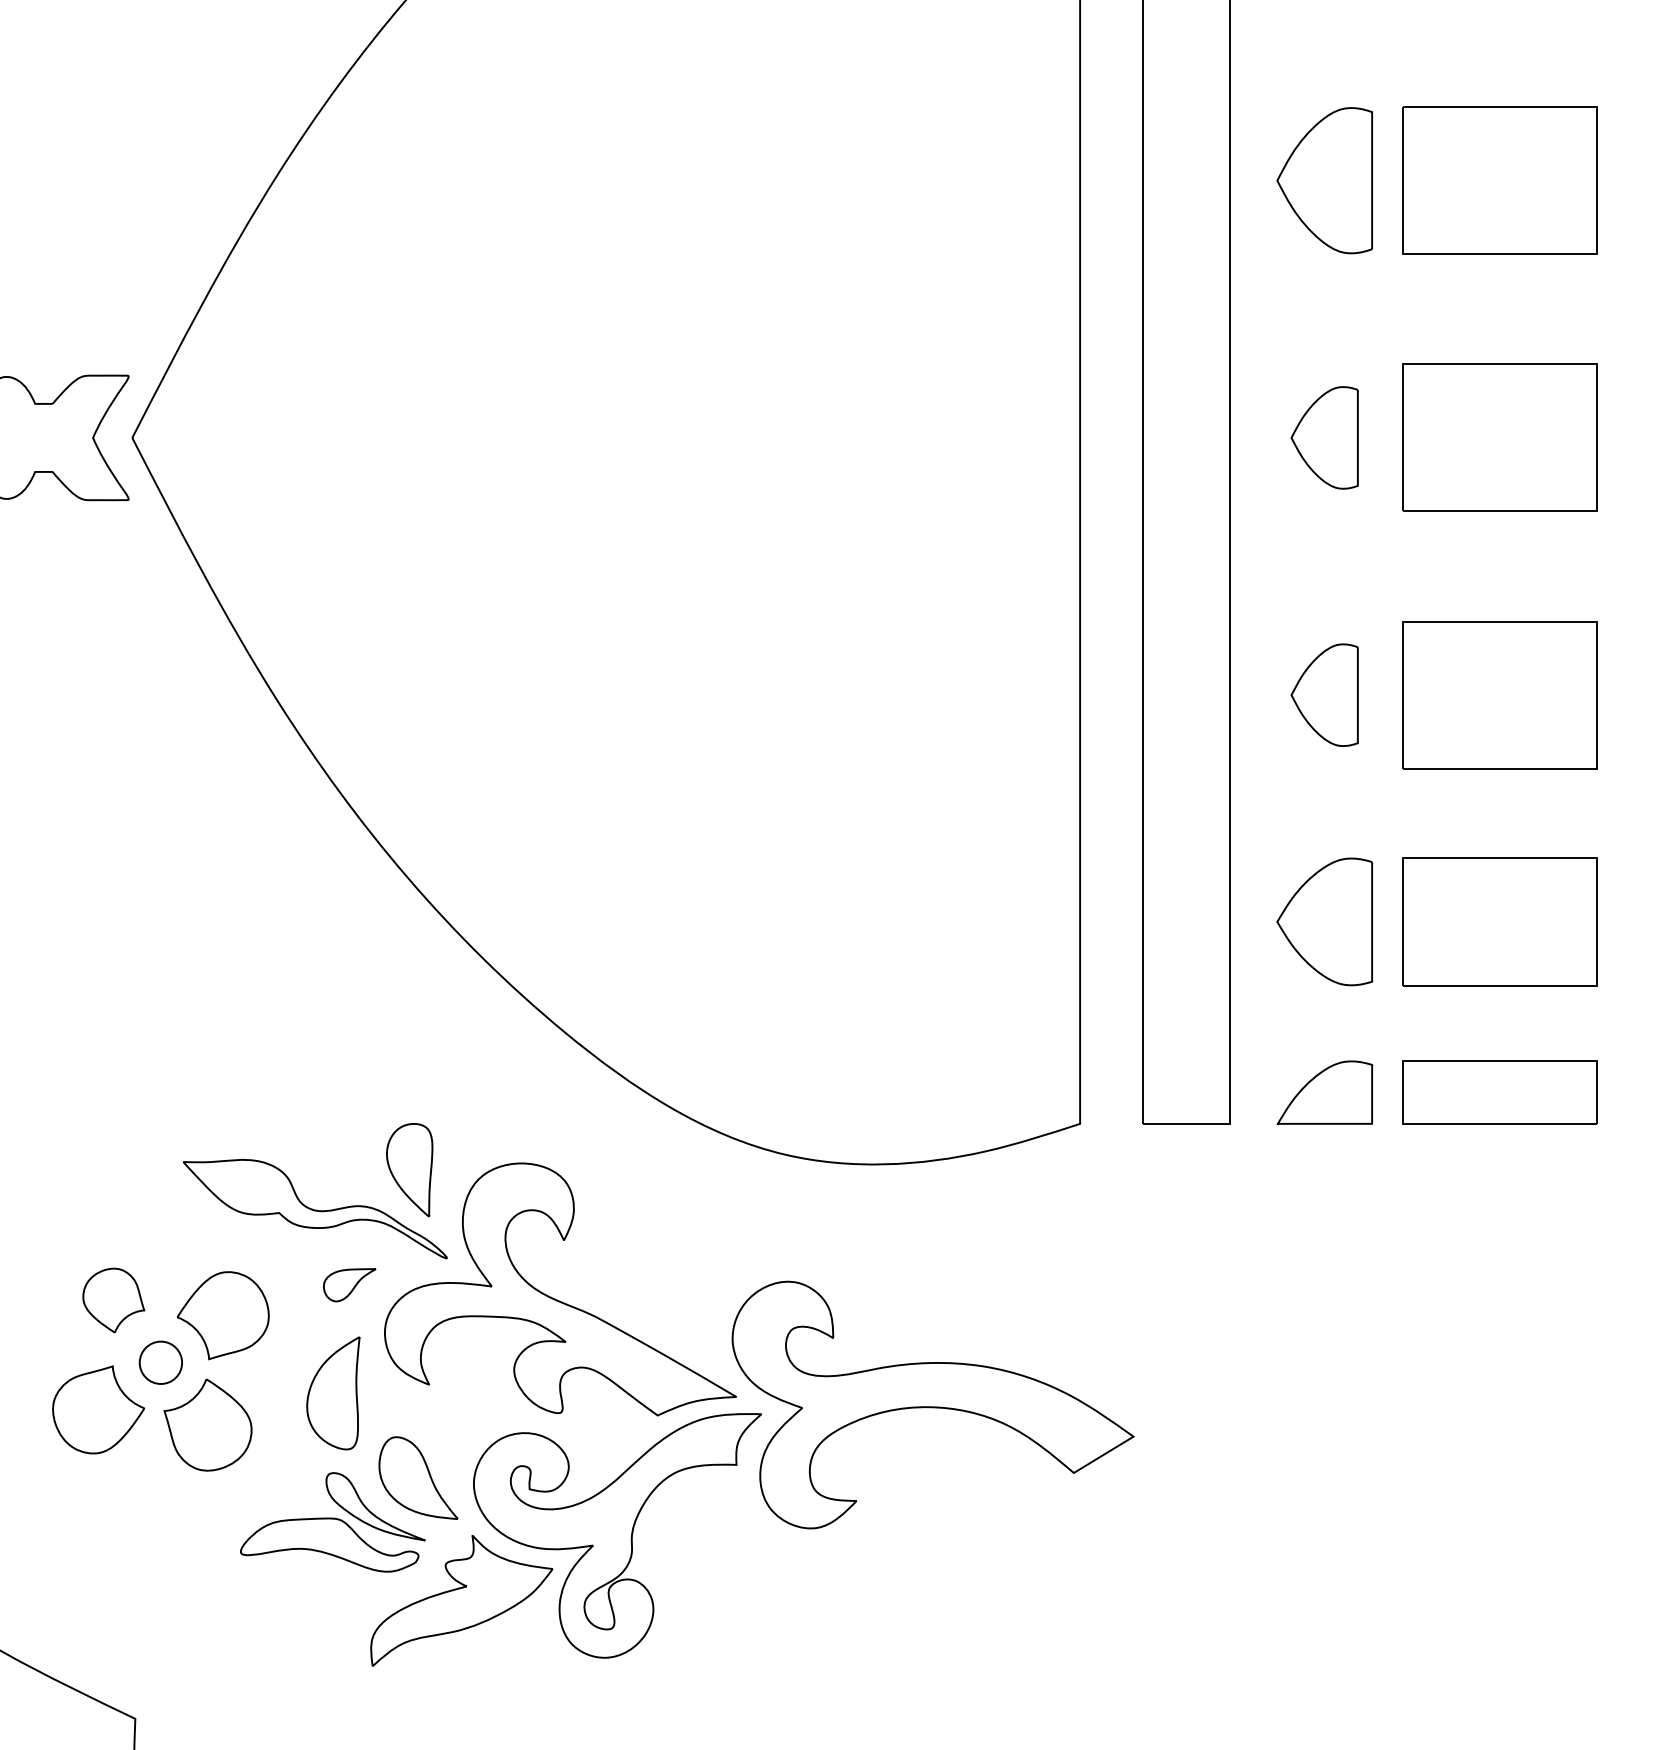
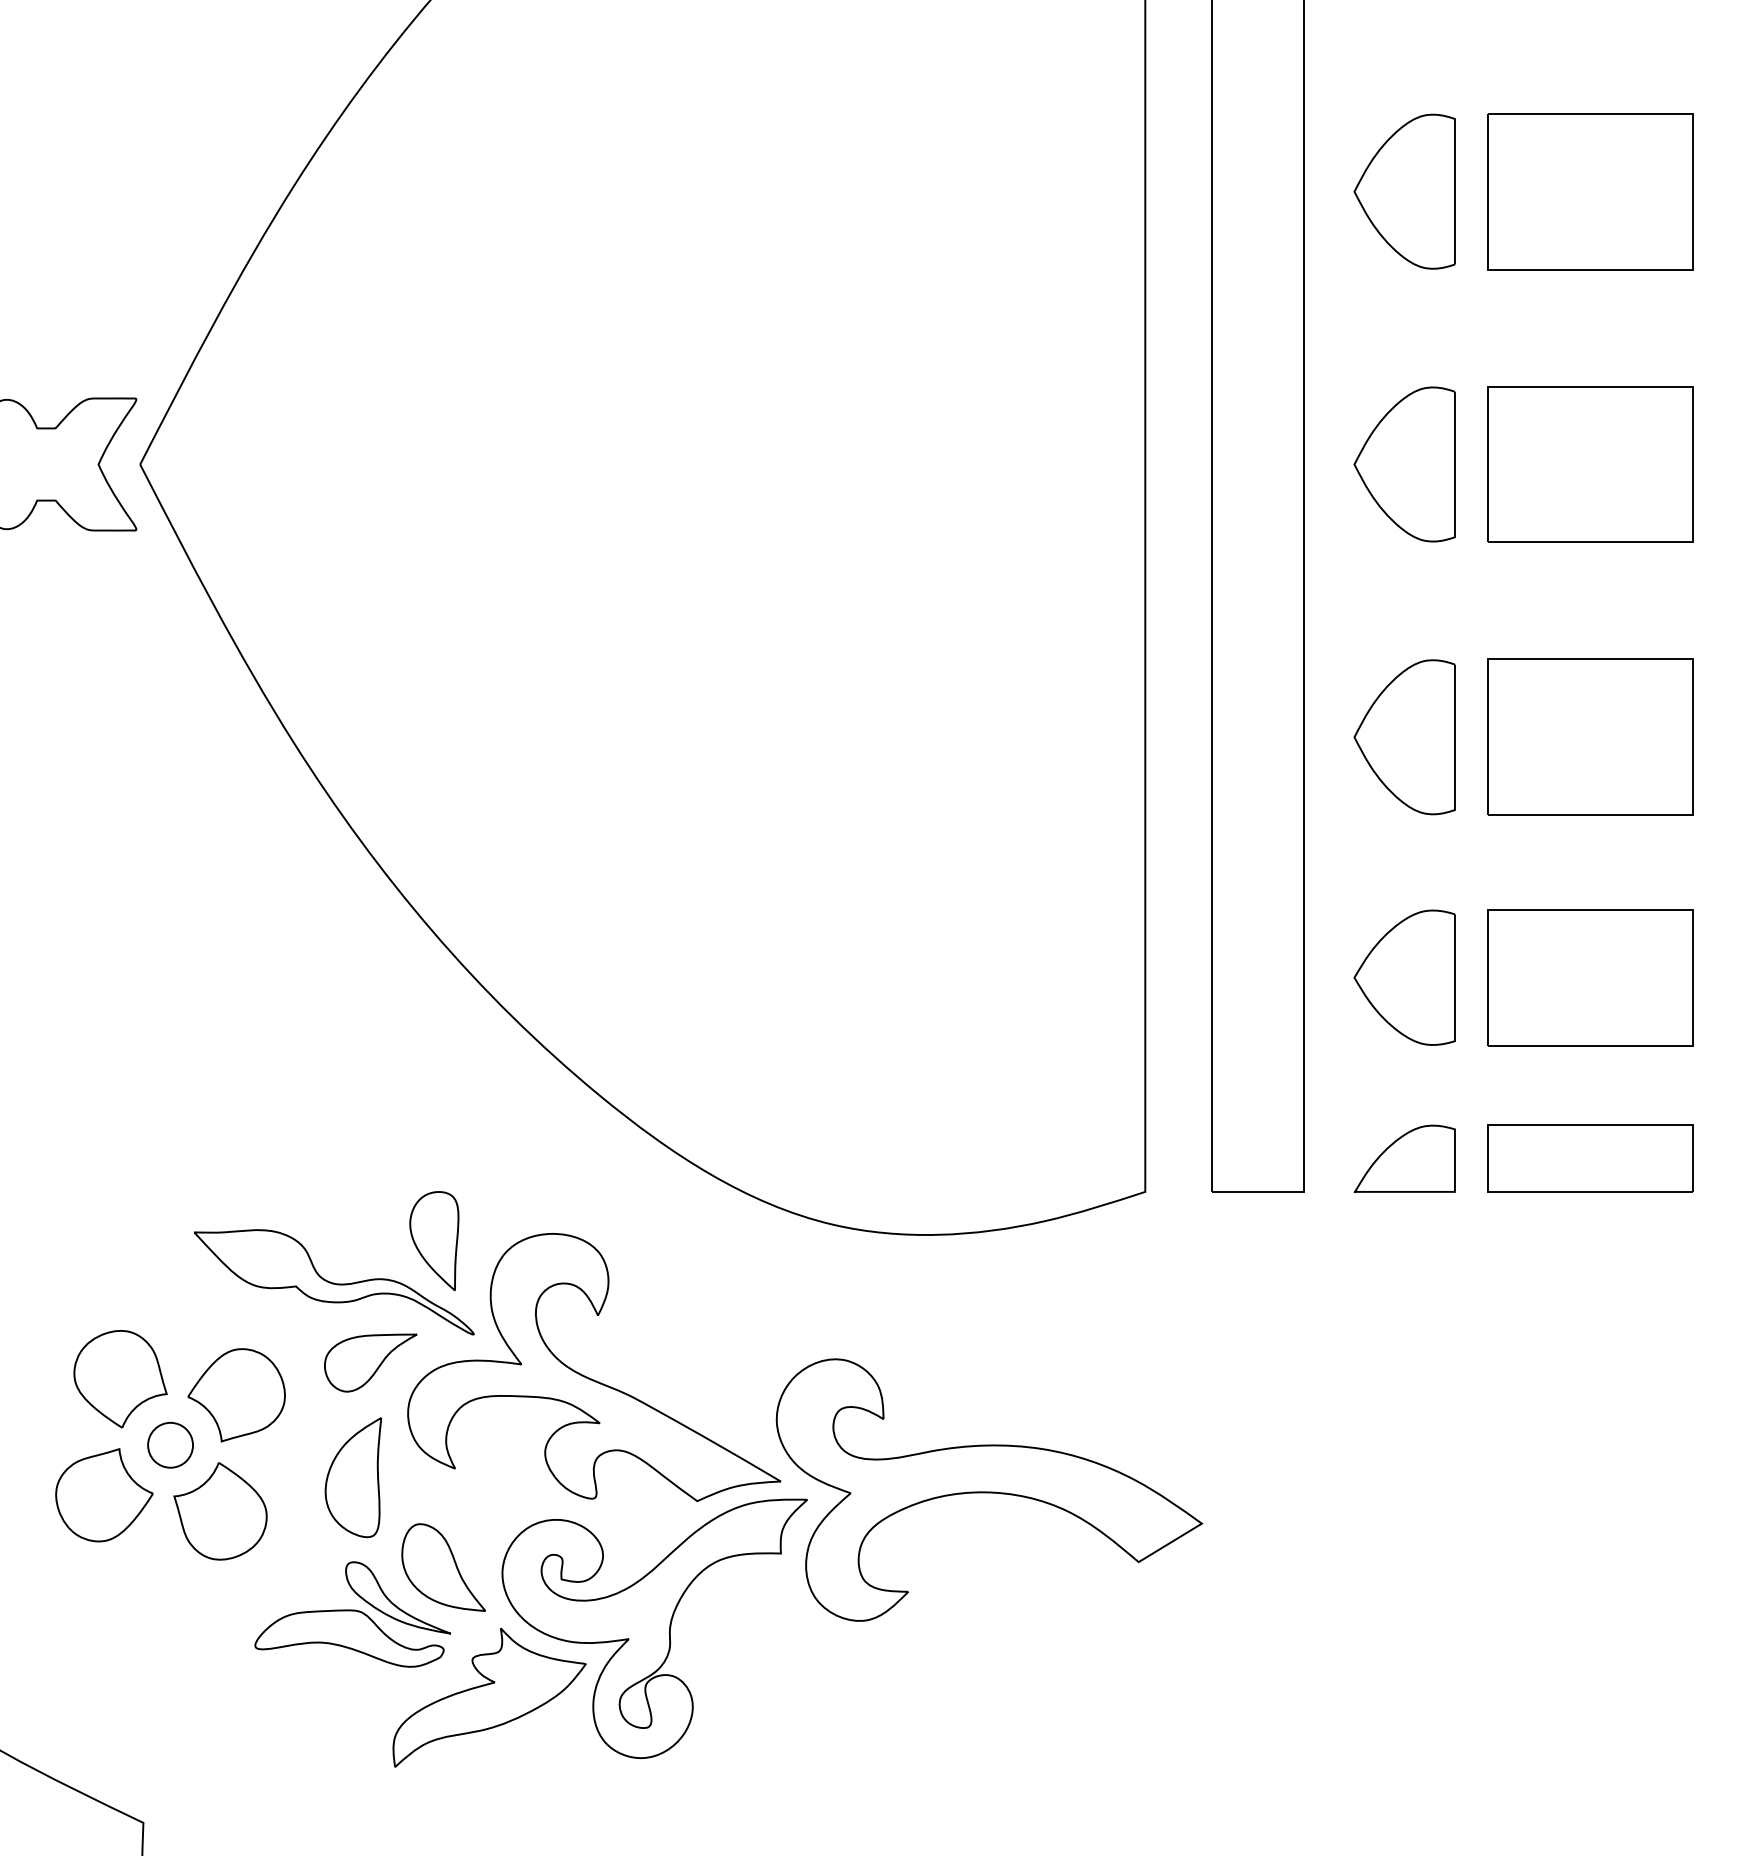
part: (1324, 437) -> (1404, 464), size x1.43
part: (1324, 695) -> (1404, 737), size x1.43
part: (349, 1284) -> (370, 1362), size x1.67
part: (113, 1300) -> (120, 1379), size x1.43

